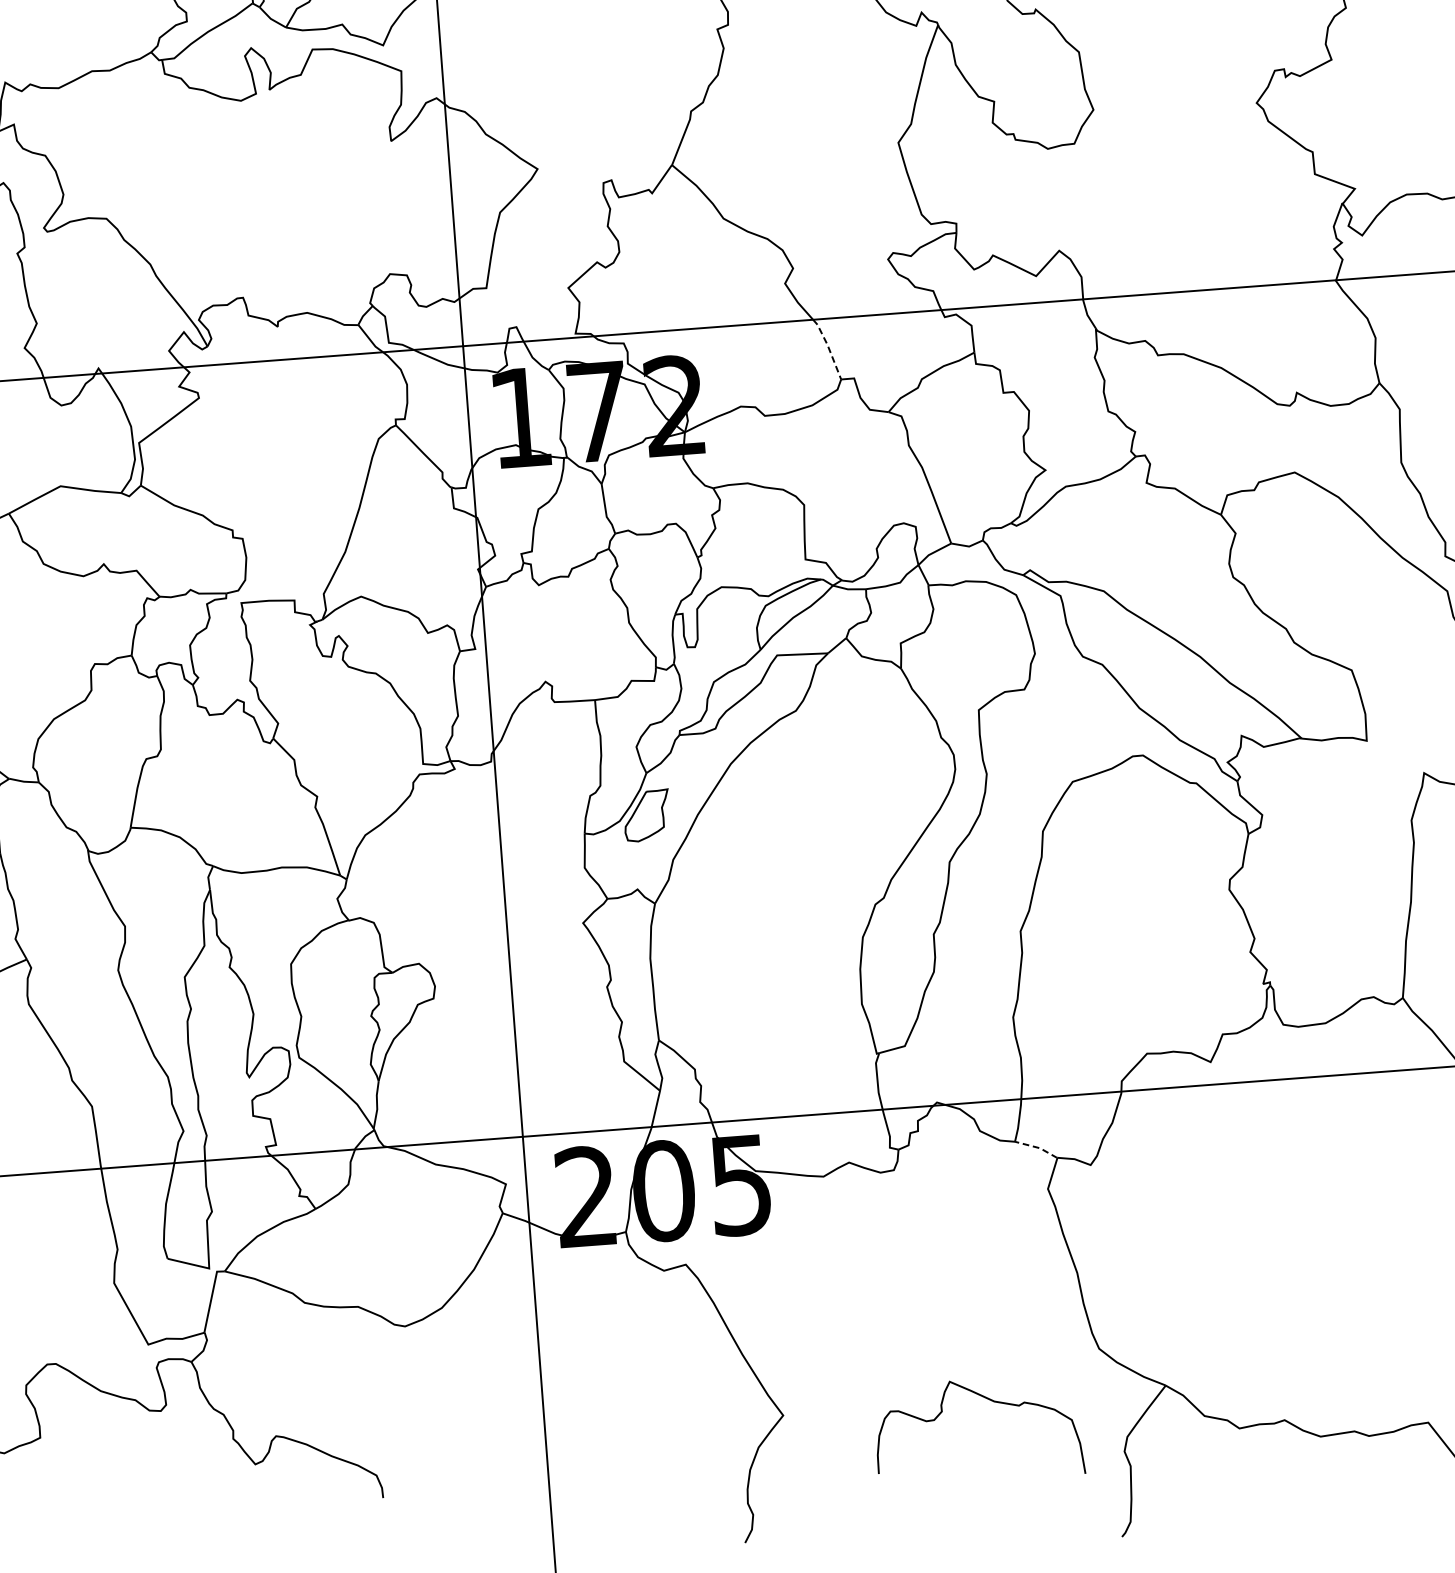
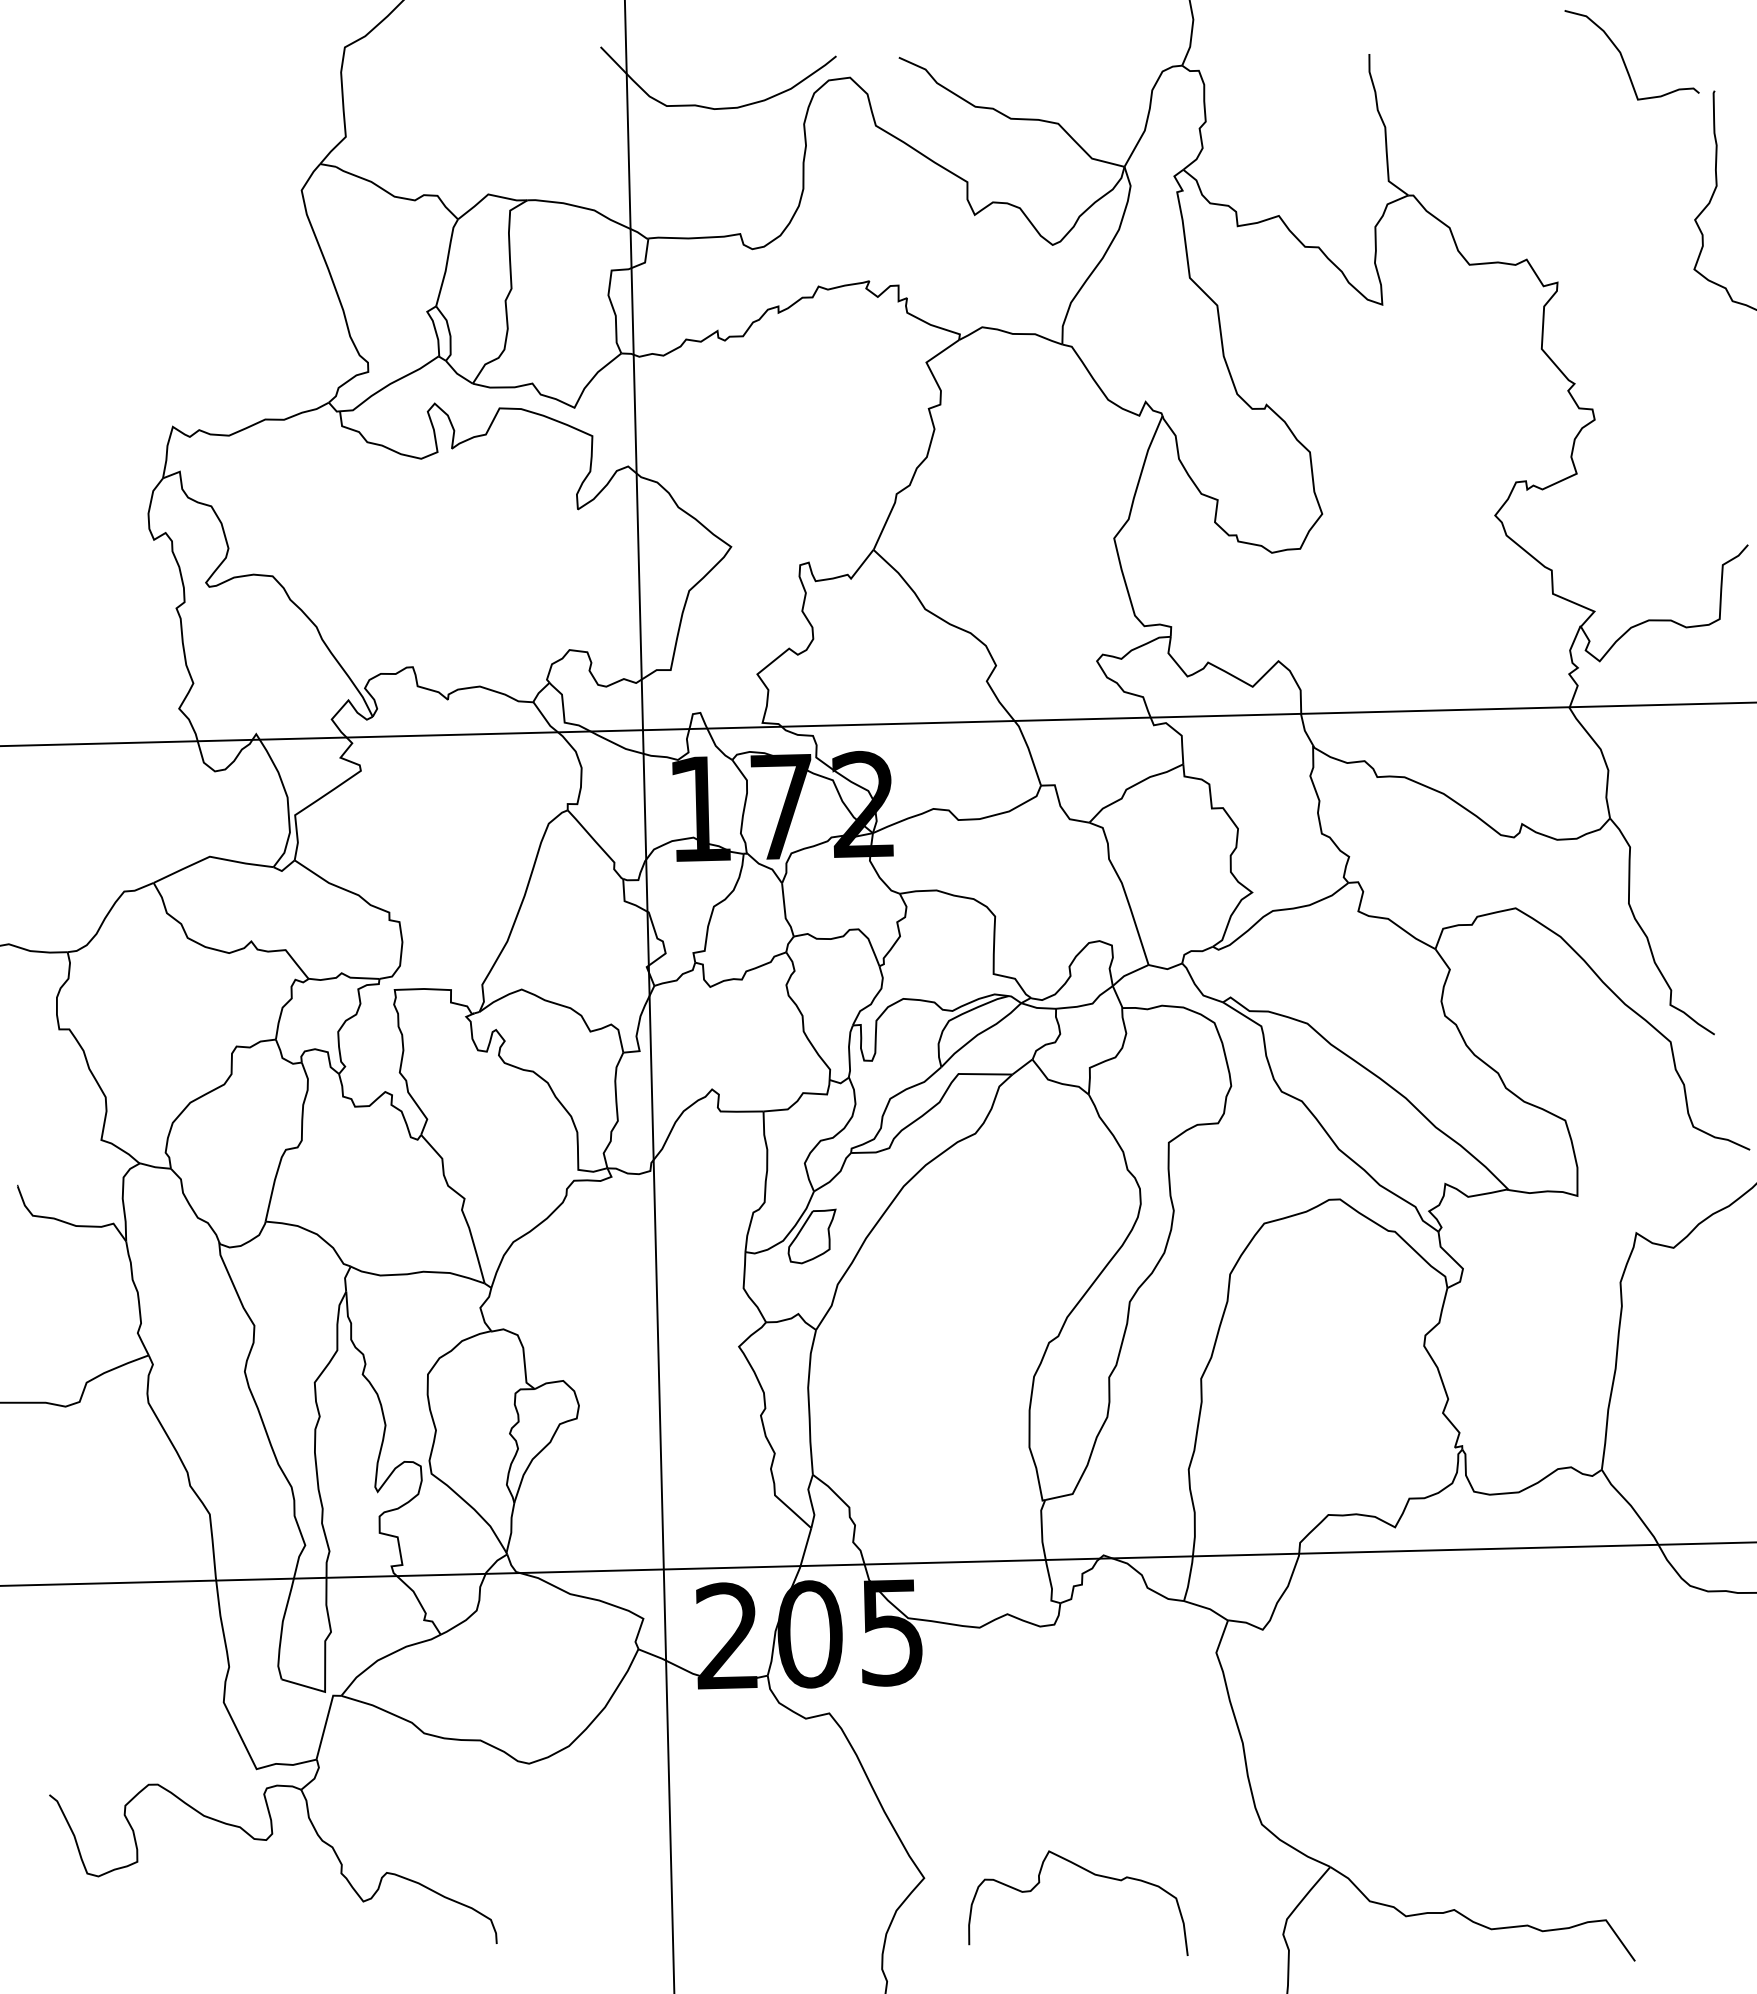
line: (828, 347) -> (1029, 751), dashed -> solid
line: (1038, 1147) -> (1208, 1608), dashed -> solid
curve: (991, 1401) -> (1092, 1874), moved

